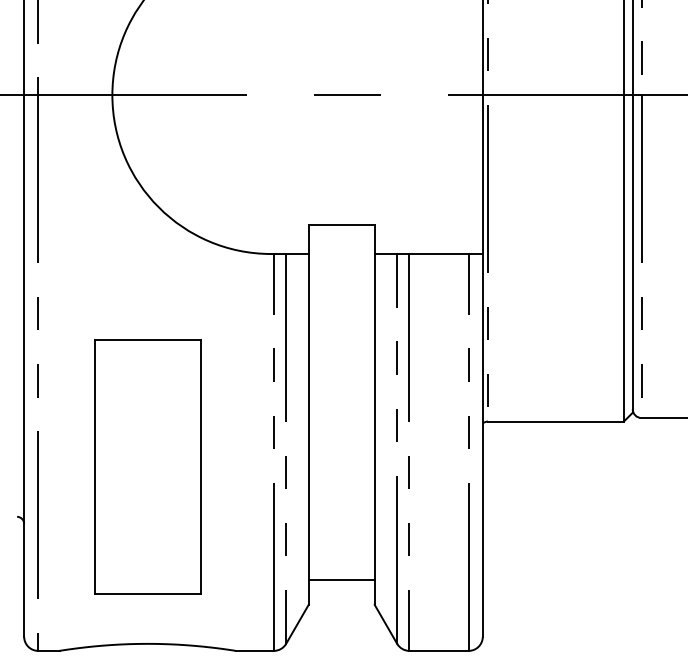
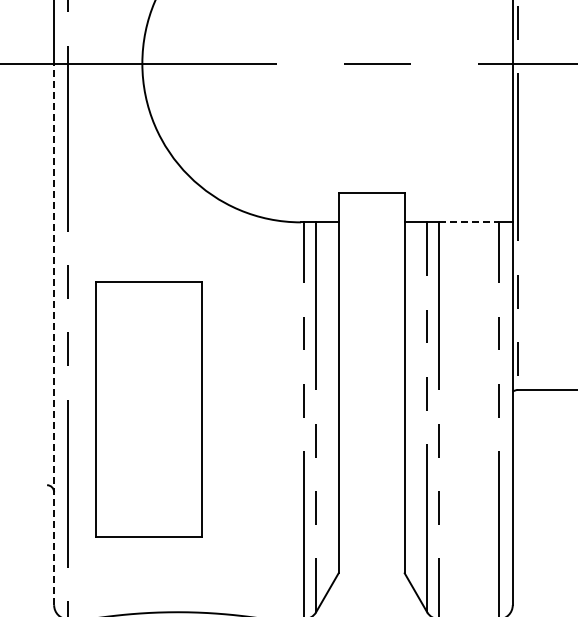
line: (439, 254) -> (469, 222), solid -> dashed
line: (24, 366) -> (54, 334), solid -> dashed
part: (147, 466) -> (148, 408), moved
line: (341, 580) -> (371, 548), removed

